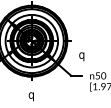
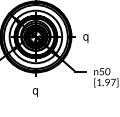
text: (81, 56) -> (85, 38), moved

